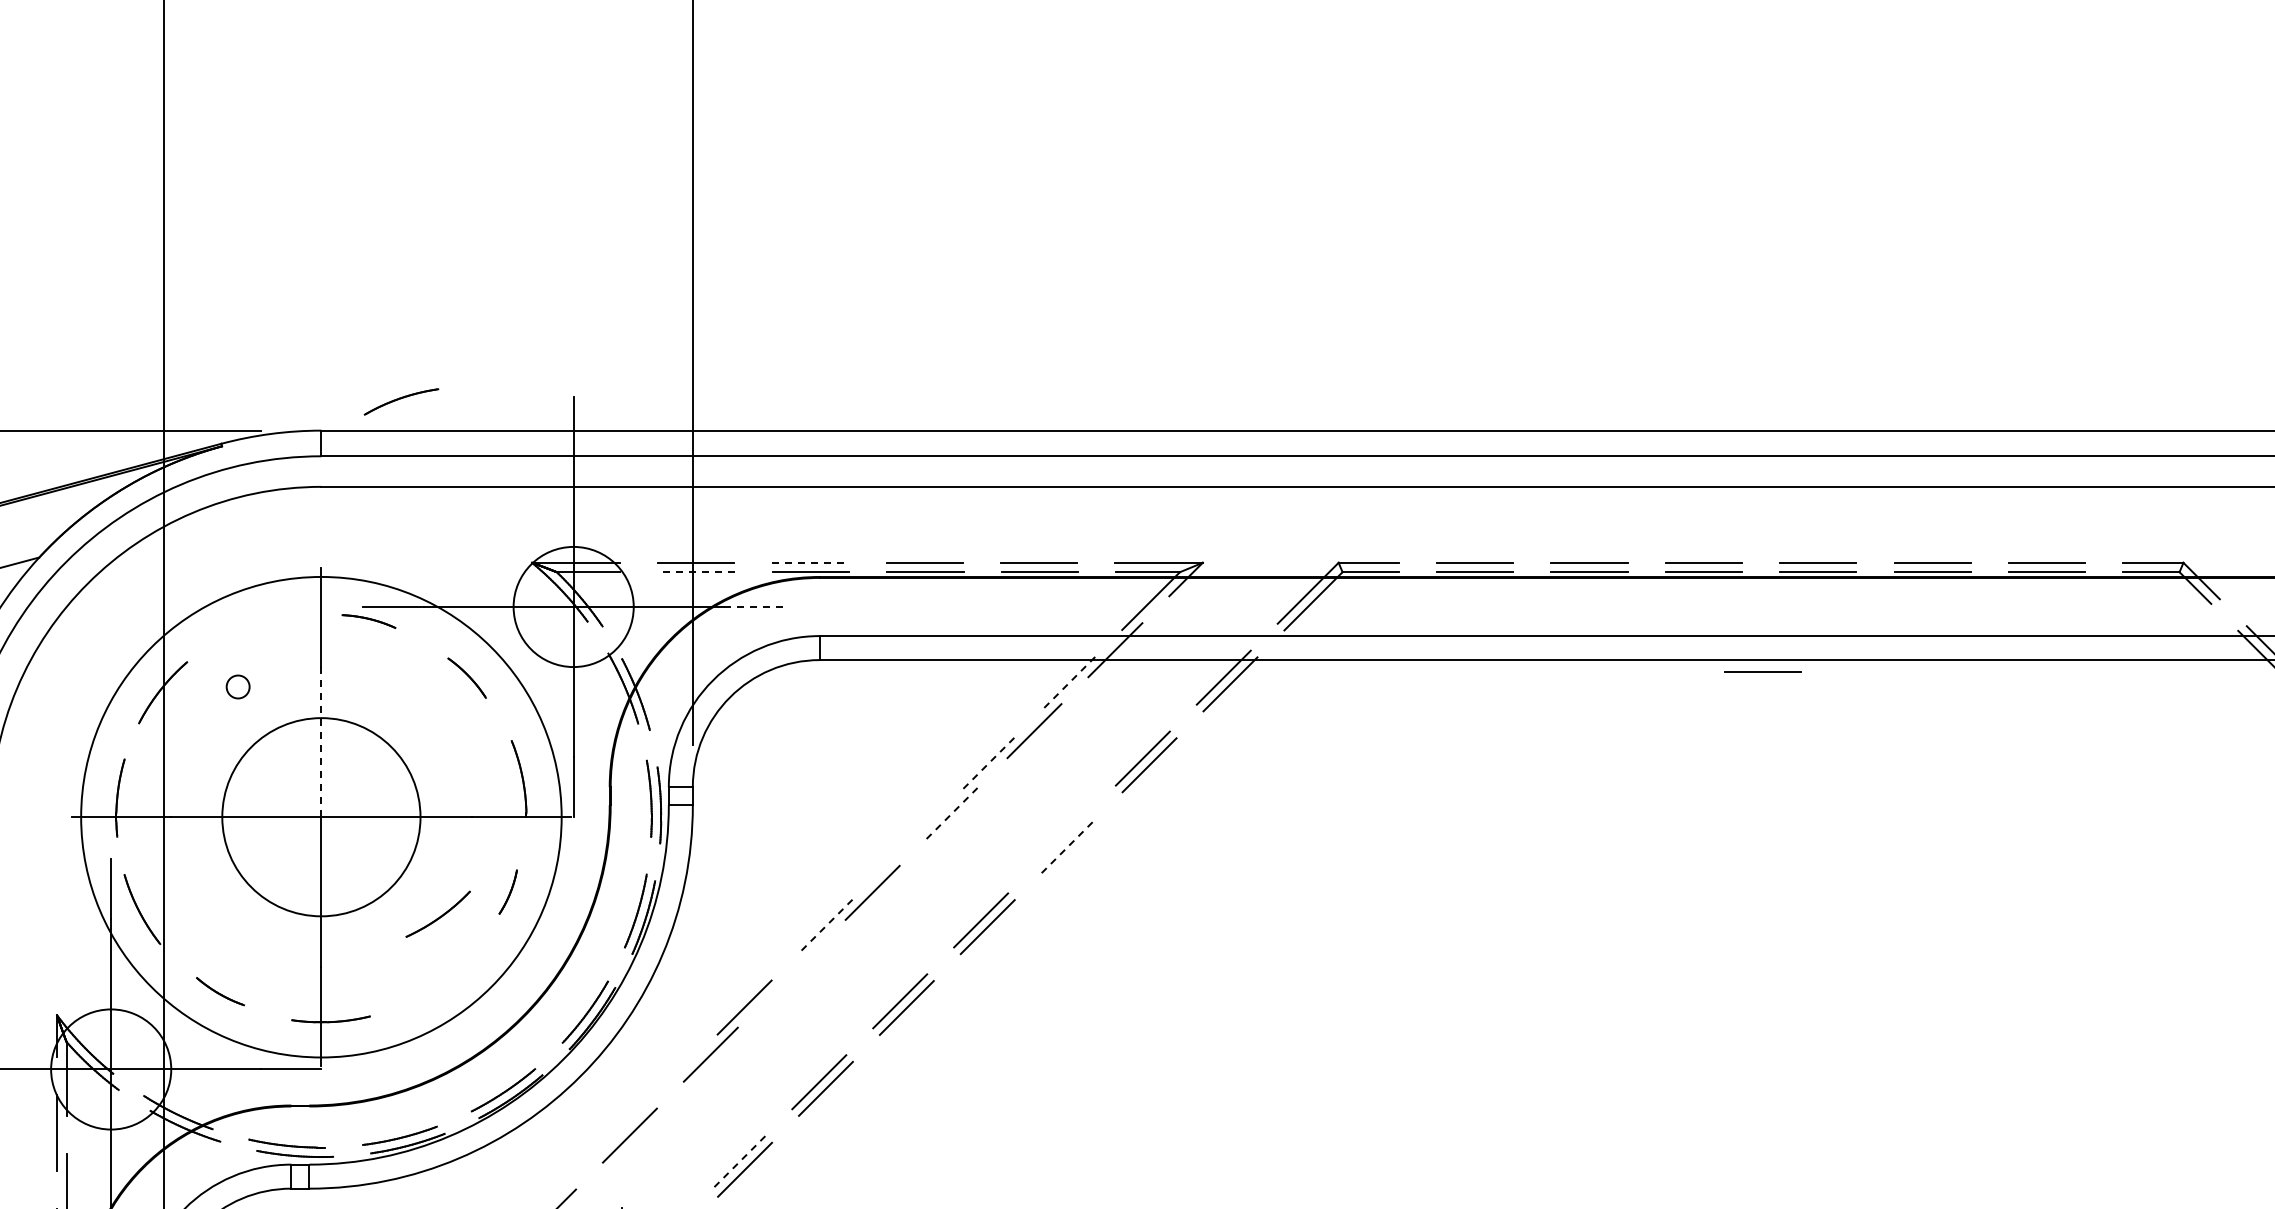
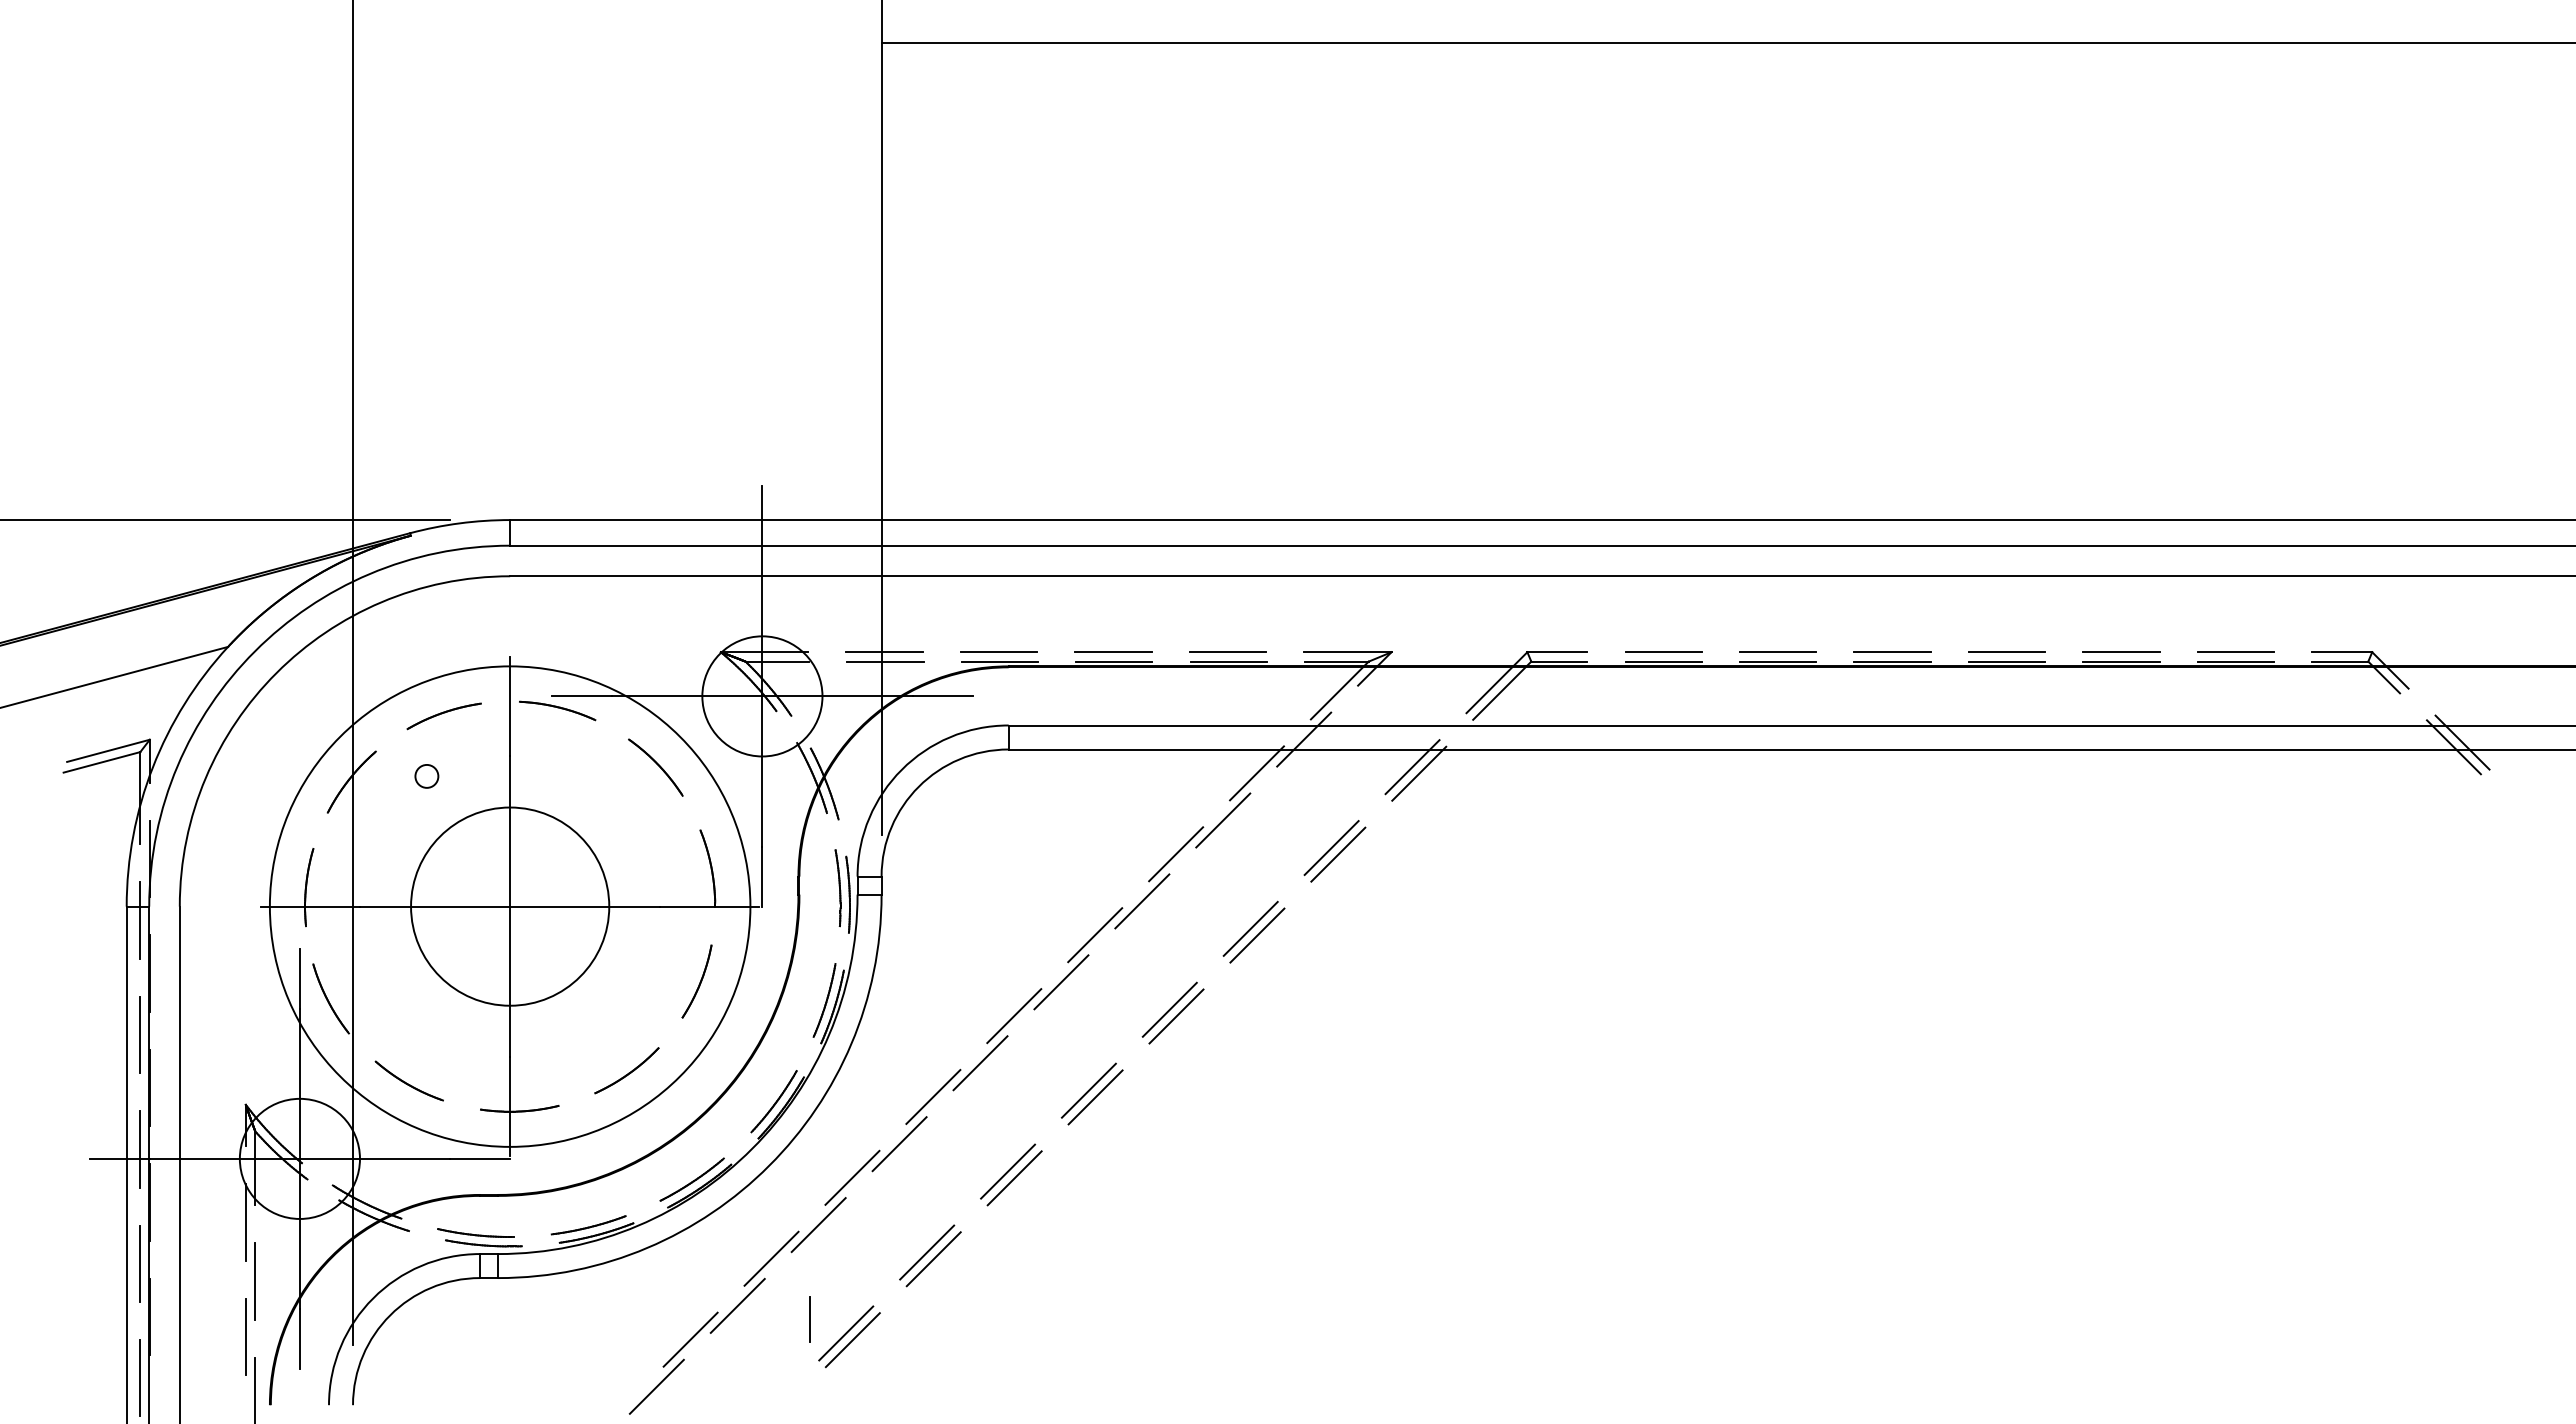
part: (400, 402) -> (443, 716), moved
line: (810, 563) -> (999, 652), dashed -> solid
line: (696, 572) -> (885, 661), dashed -> solid
line: (754, 607) -> (943, 696), dashed -> solid
part: (368, 621) -> (557, 710), size x1.43
line: (1762, 671) -> (1951, 760), removed
part: (466, 678) -> (655, 767), size x1.43
line: (1067, 684) -> (1256, 773), dashed -> solid
line: (321, 742) -> (510, 831), dashed -> solid
line: (986, 765) -> (1175, 854), dashed -> solid
line: (953, 812) -> (1142, 901), dashed -> solid
line: (1061, 839) -> (1250, 928), added
line: (906, 846) -> (1095, 935), added
line: (1068, 846) -> (1257, 935), dashed -> solid
part: (507, 892) -> (696, 981), size x1.67
part: (437, 914) -> (626, 1070), moved
line: (824, 927) -> (1013, 1016), dashed -> solid
line: (791, 974) -> (980, 1063), added
part: (219, 991) -> (408, 1080), size x1.43
line: (663, 1088) -> (852, 1177), added
line: (737, 1163) -> (926, 1252), dashed -> solid
line: (582, 1169) -> (771, 1258), added

